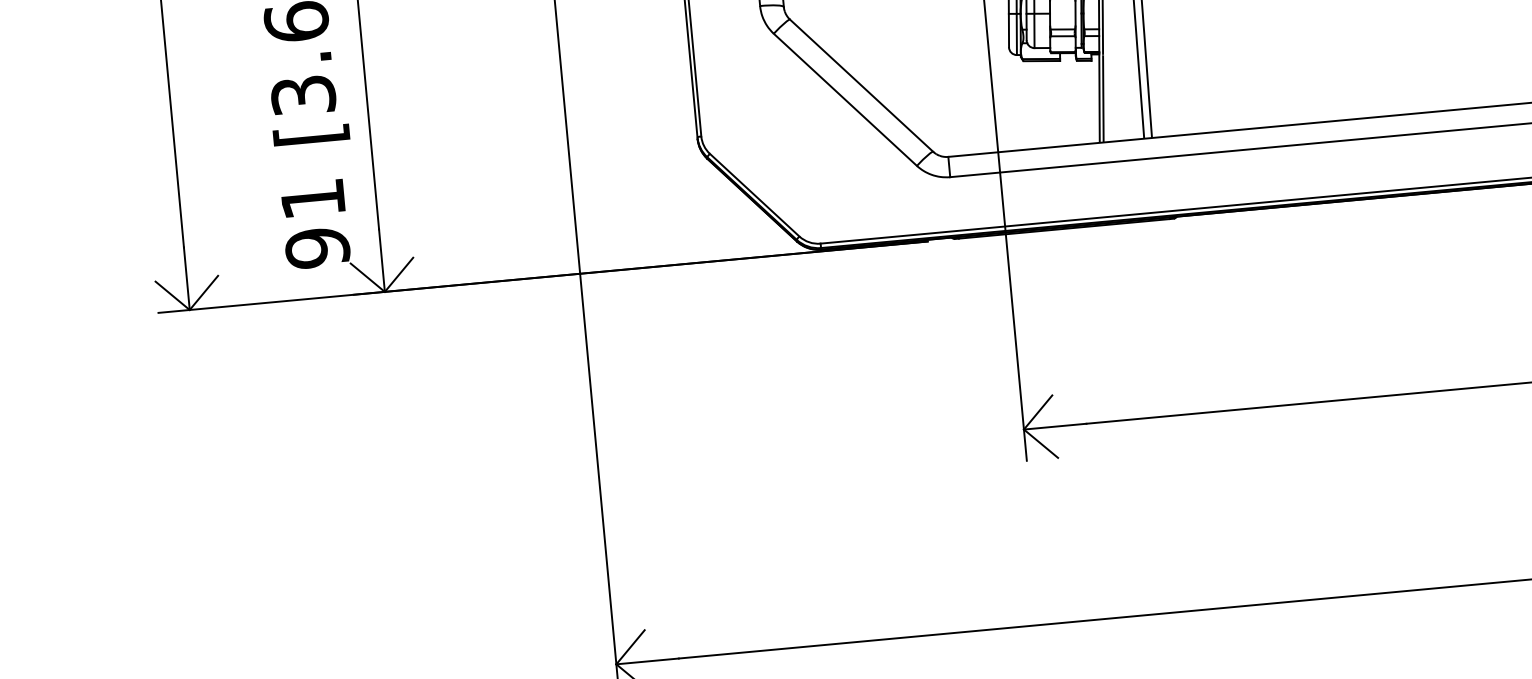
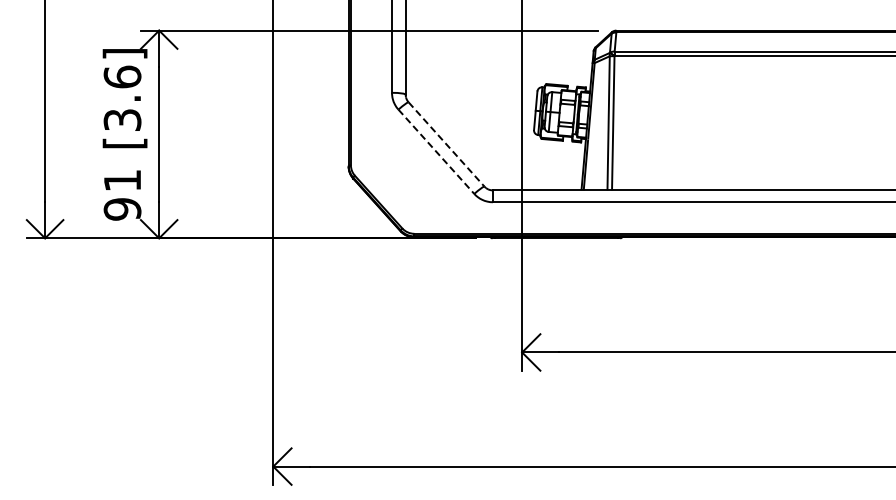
line: (861, 85) -> (446, 144), solid -> dashed
line: (845, 99) -> (436, 151), solid -> dashed

